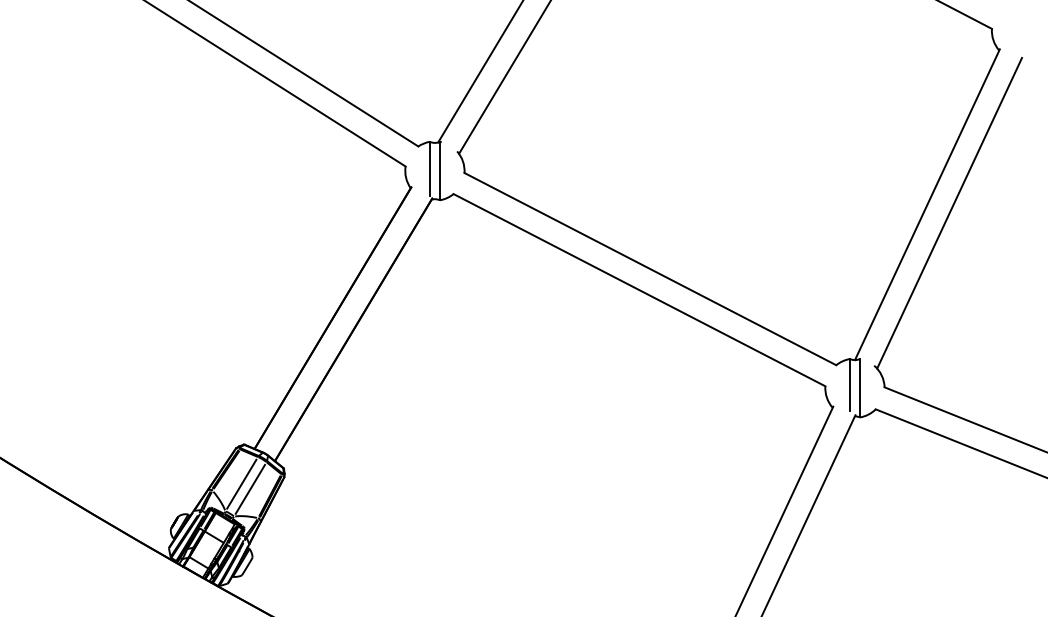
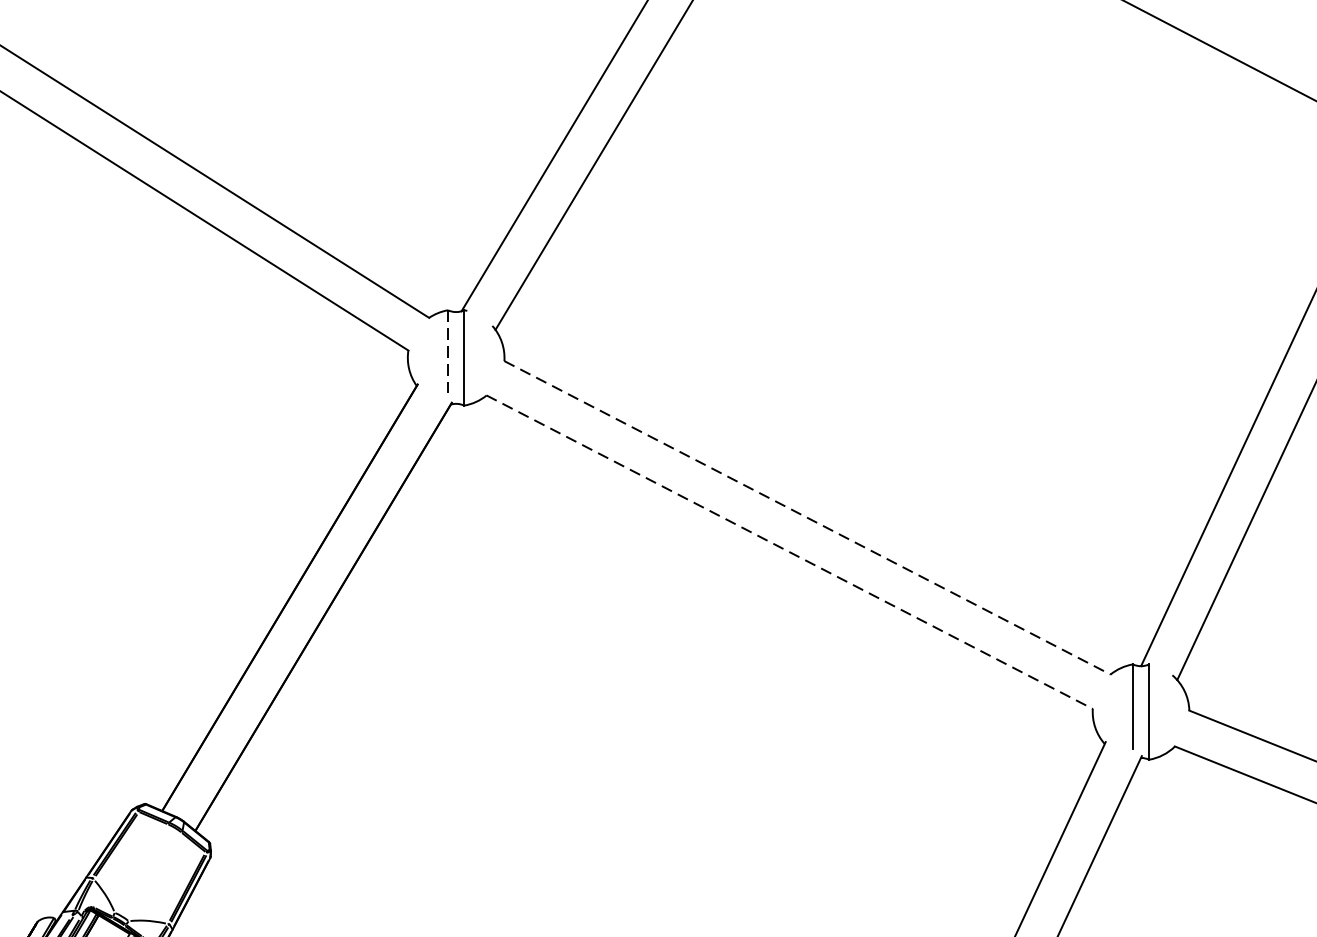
line: (429, 169) -> (447, 355), solid -> dashed
line: (650, 269) -> (807, 518), solid -> dashed
line: (639, 290) -> (789, 552), solid -> dashed
line: (241, 483) -> (140, 867), removed
line: (250, 488) -> (155, 875), removed

